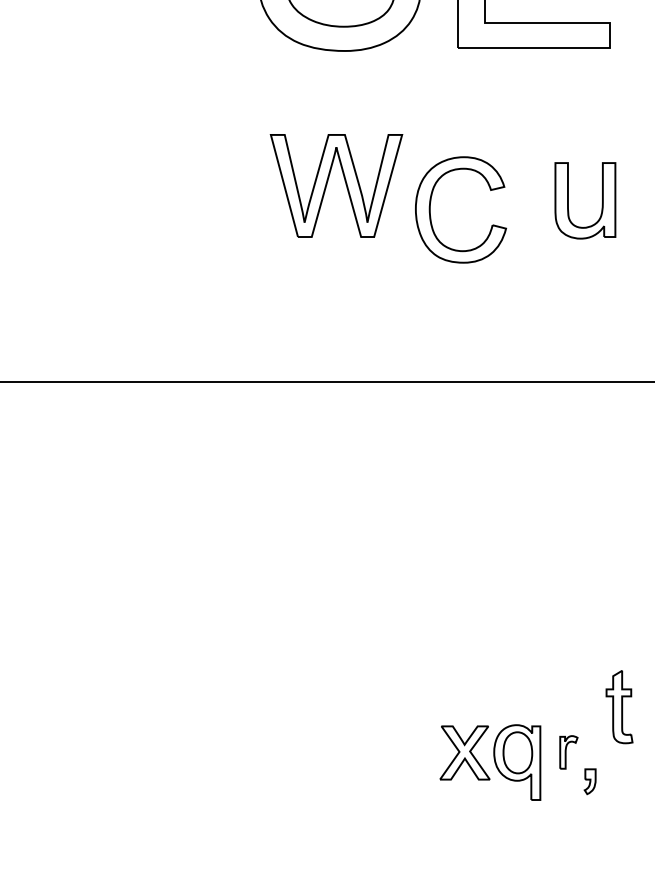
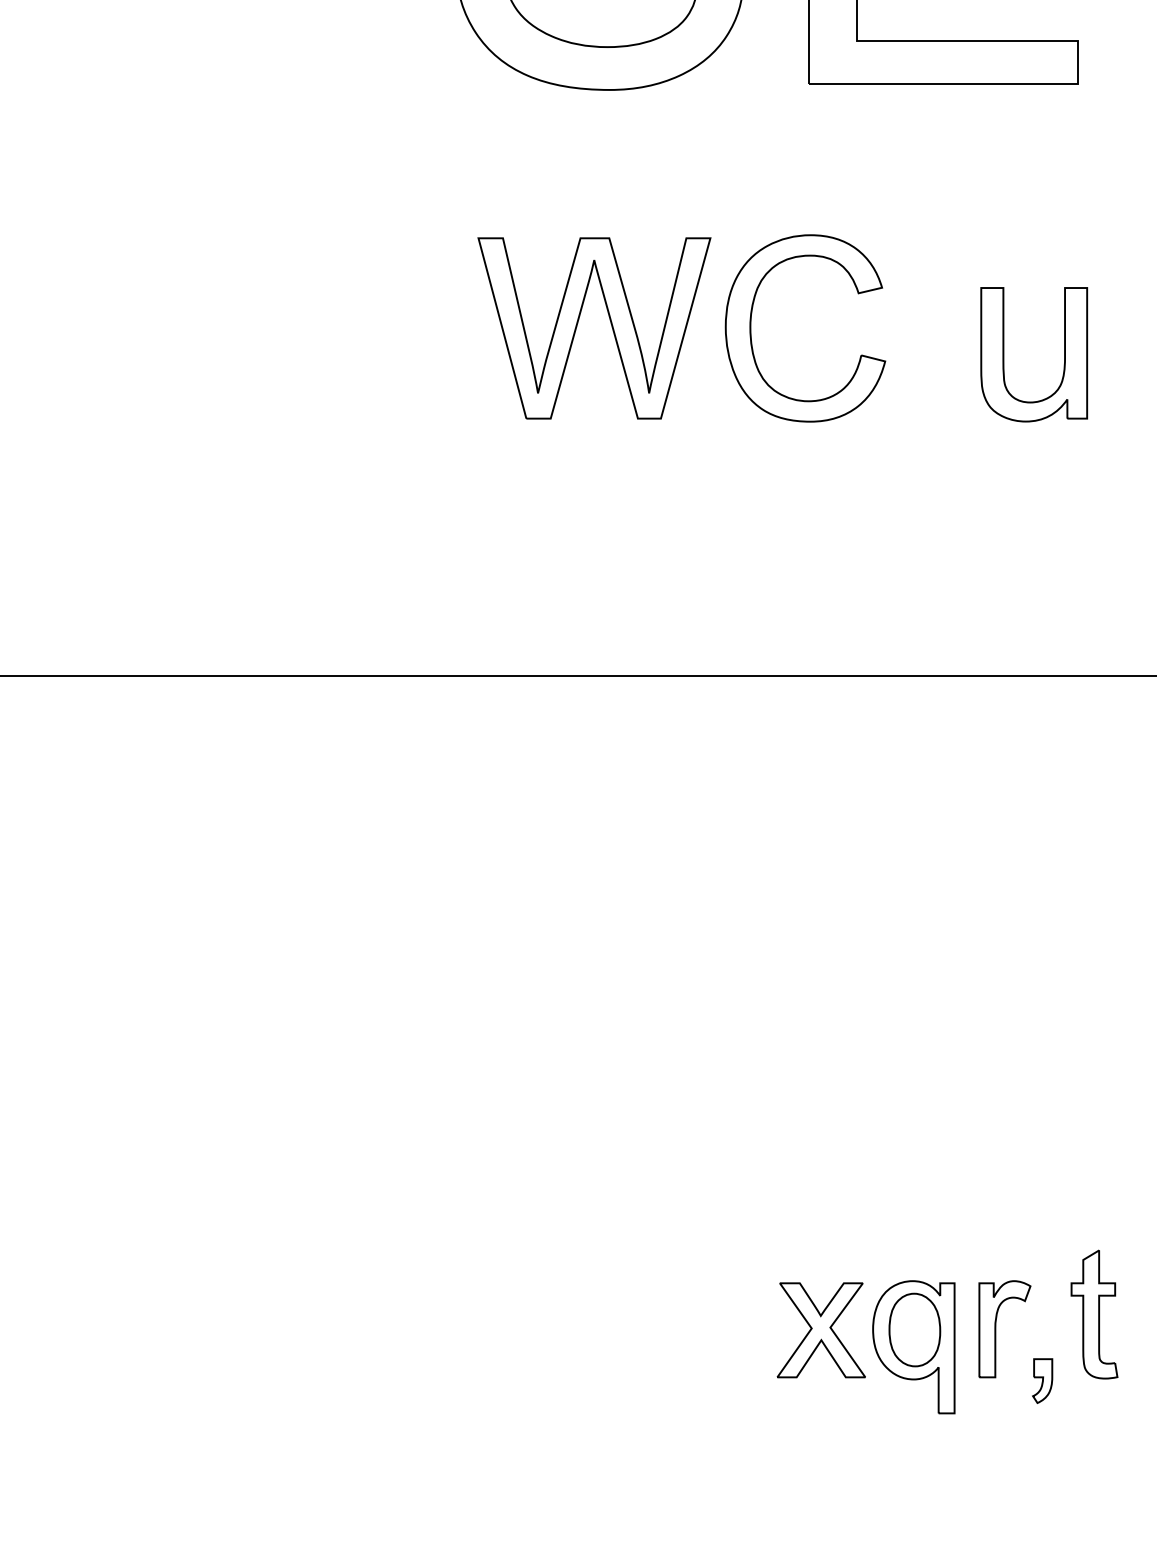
part: (430, 209) -> (751, 327), moved
part: (619, 707) -> (1094, 1315), moved
part: (568, 752) -> (1004, 1329), size x1.67

